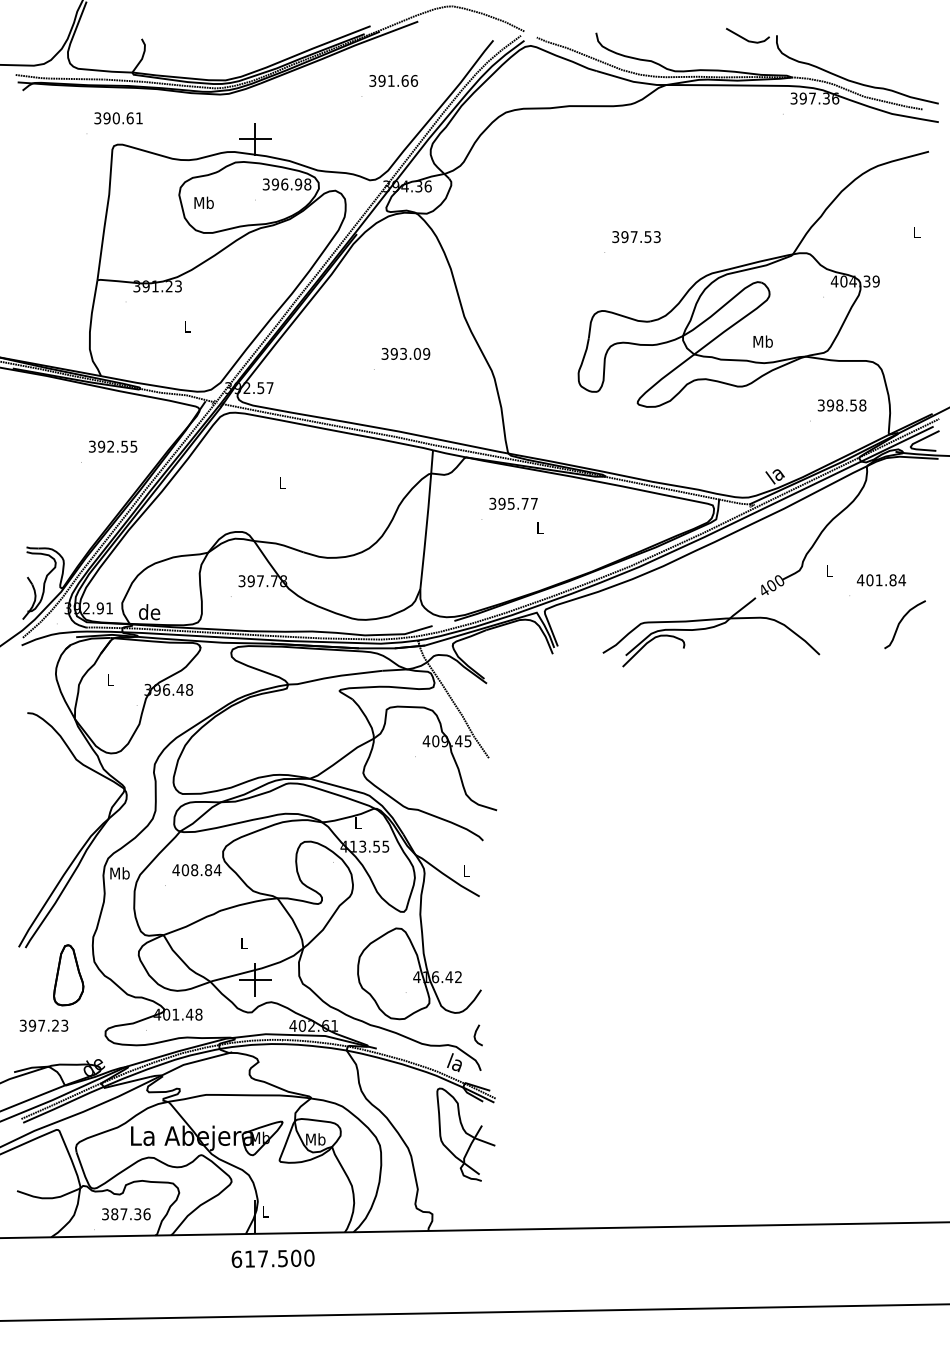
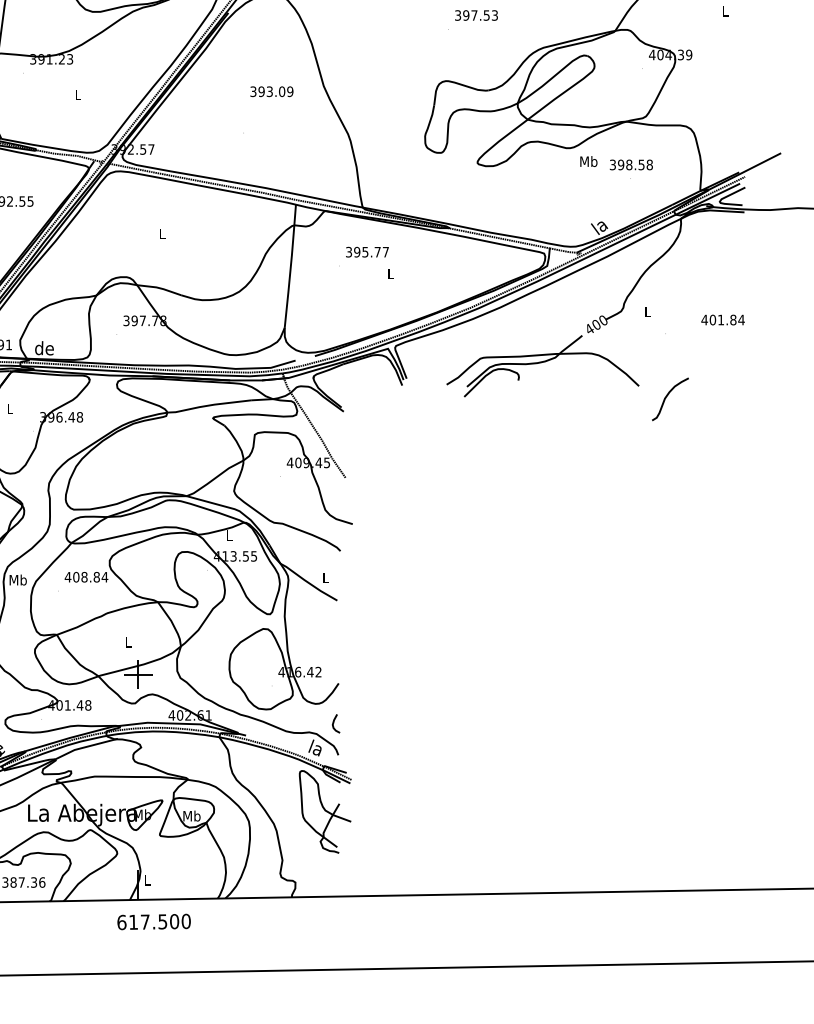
text: (762, 341) -> (588, 161), moved
text: (405, 353) -> (271, 91), moved
text: (841, 405) -> (630, 164), moved
text: (881, 580) -> (723, 320), moved
curve: (901, 622) -> (667, 397), moved

